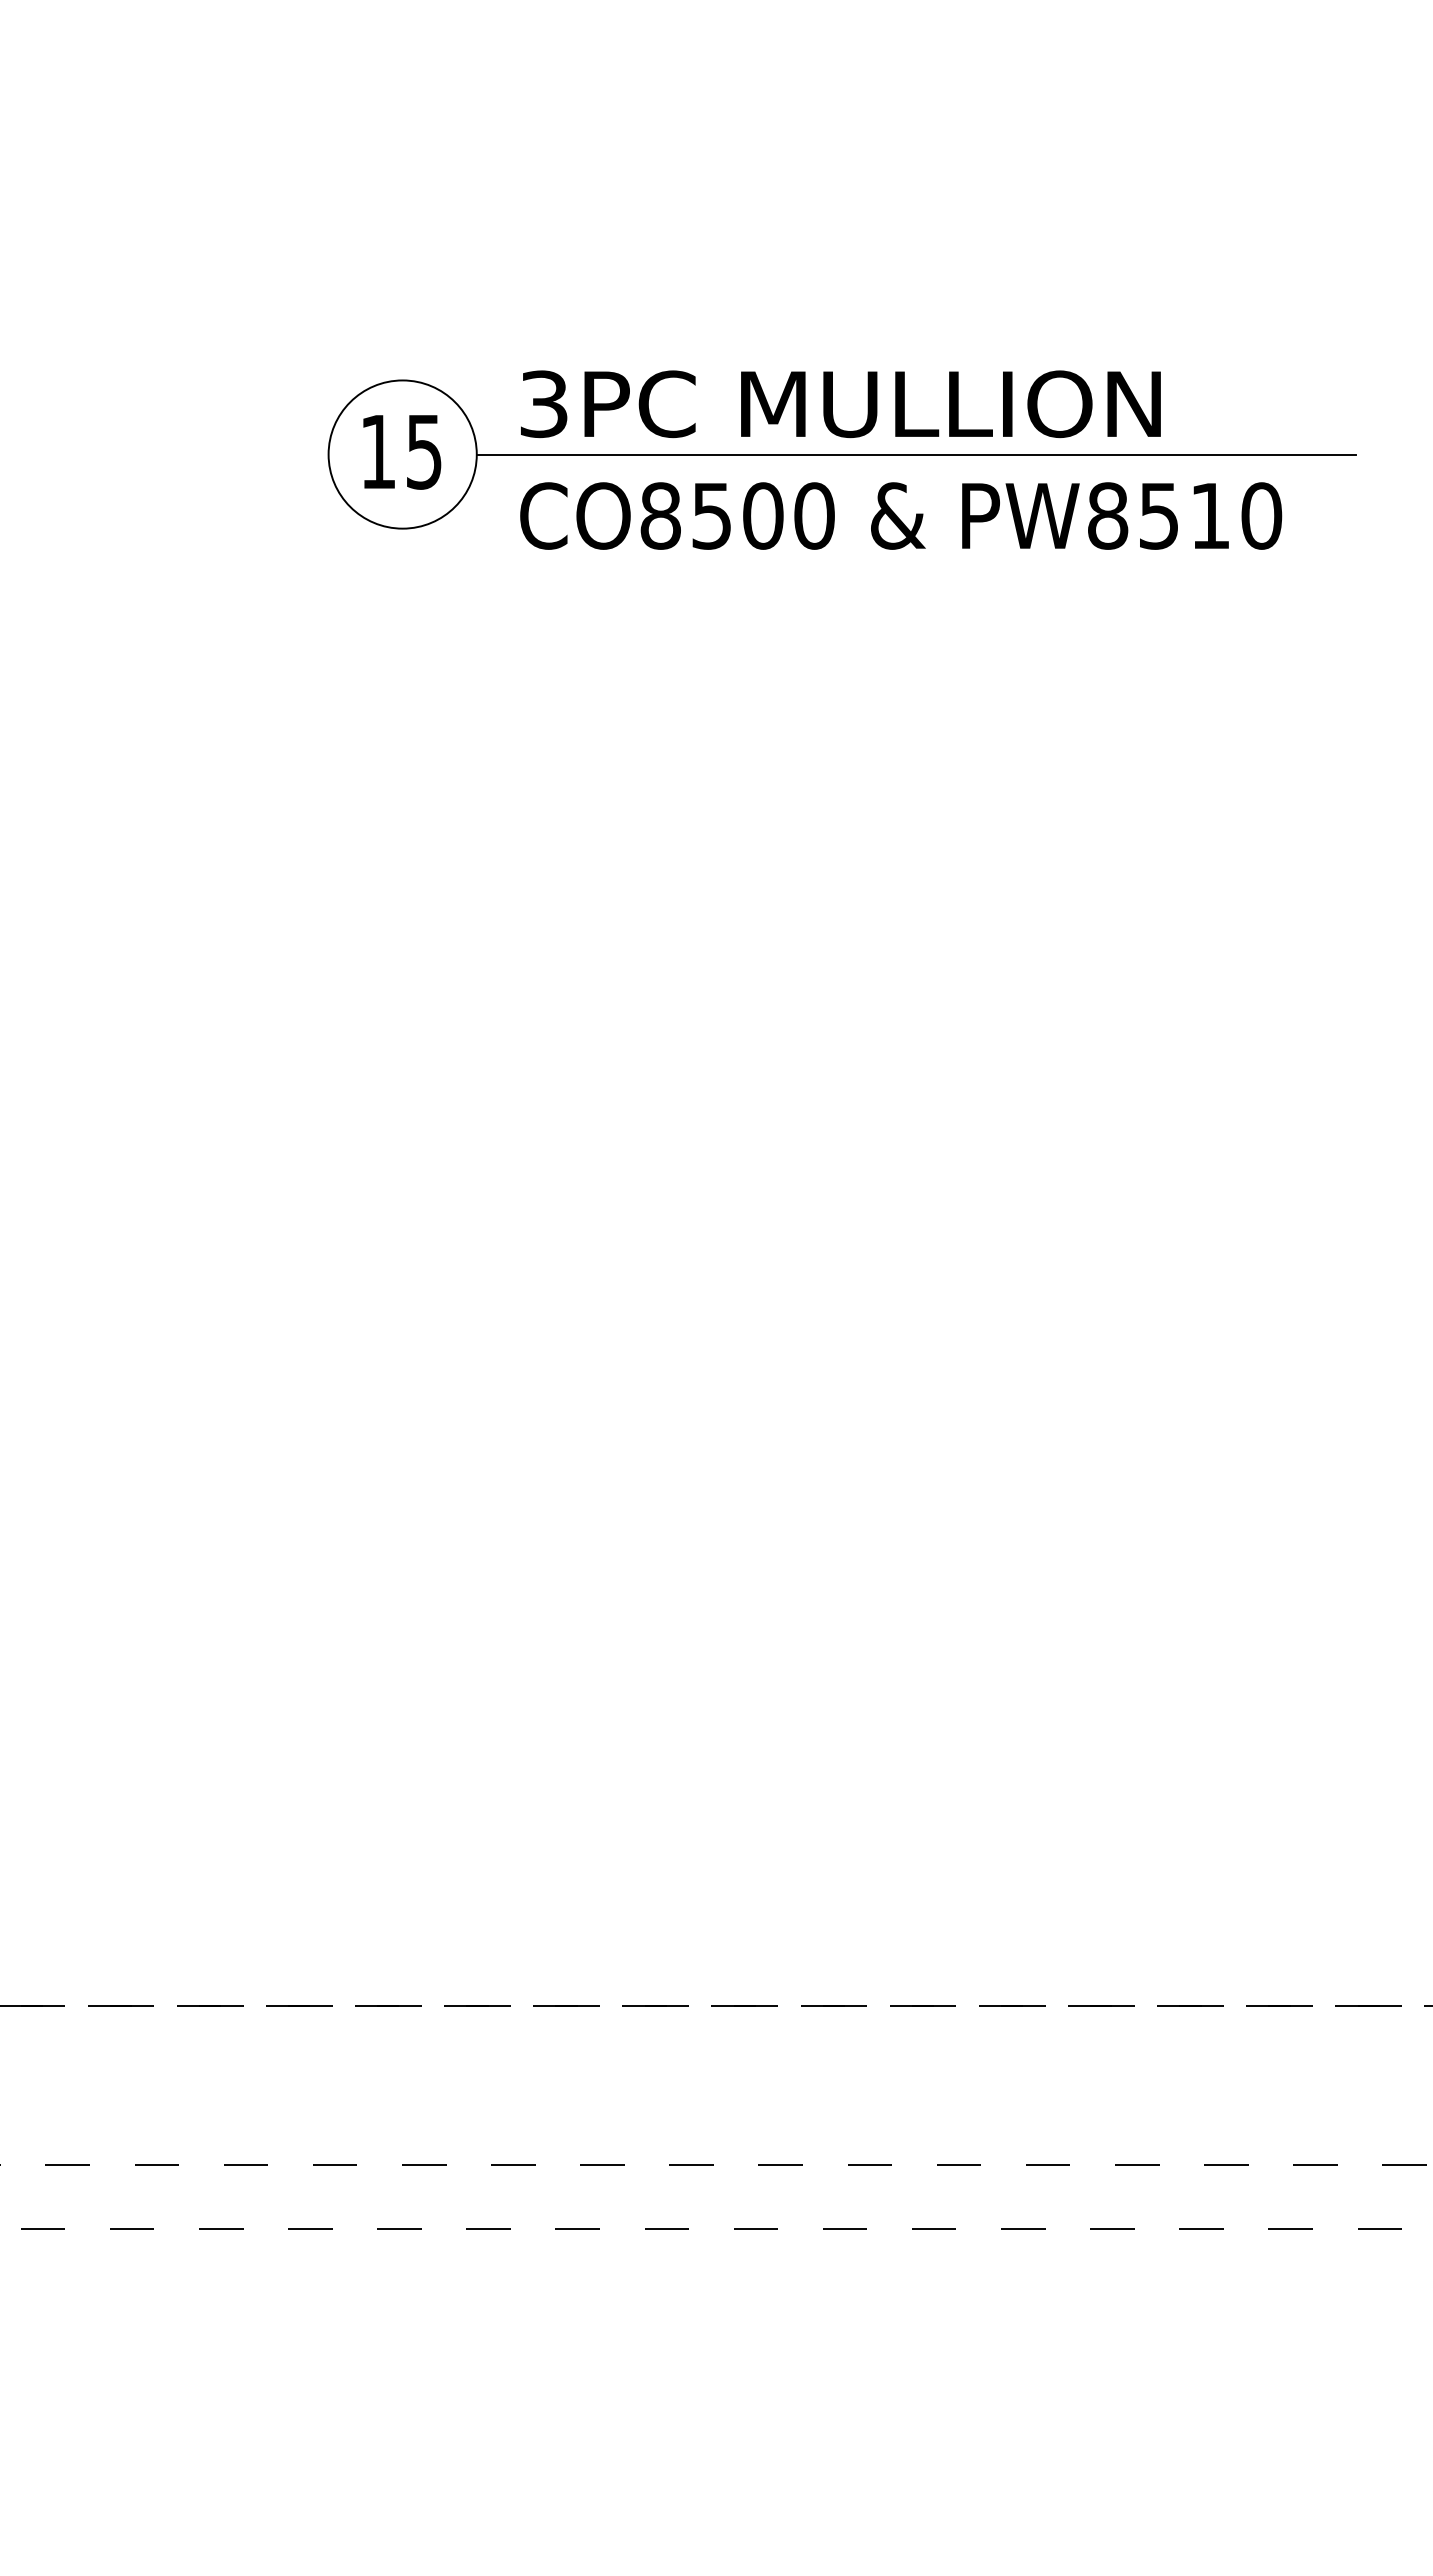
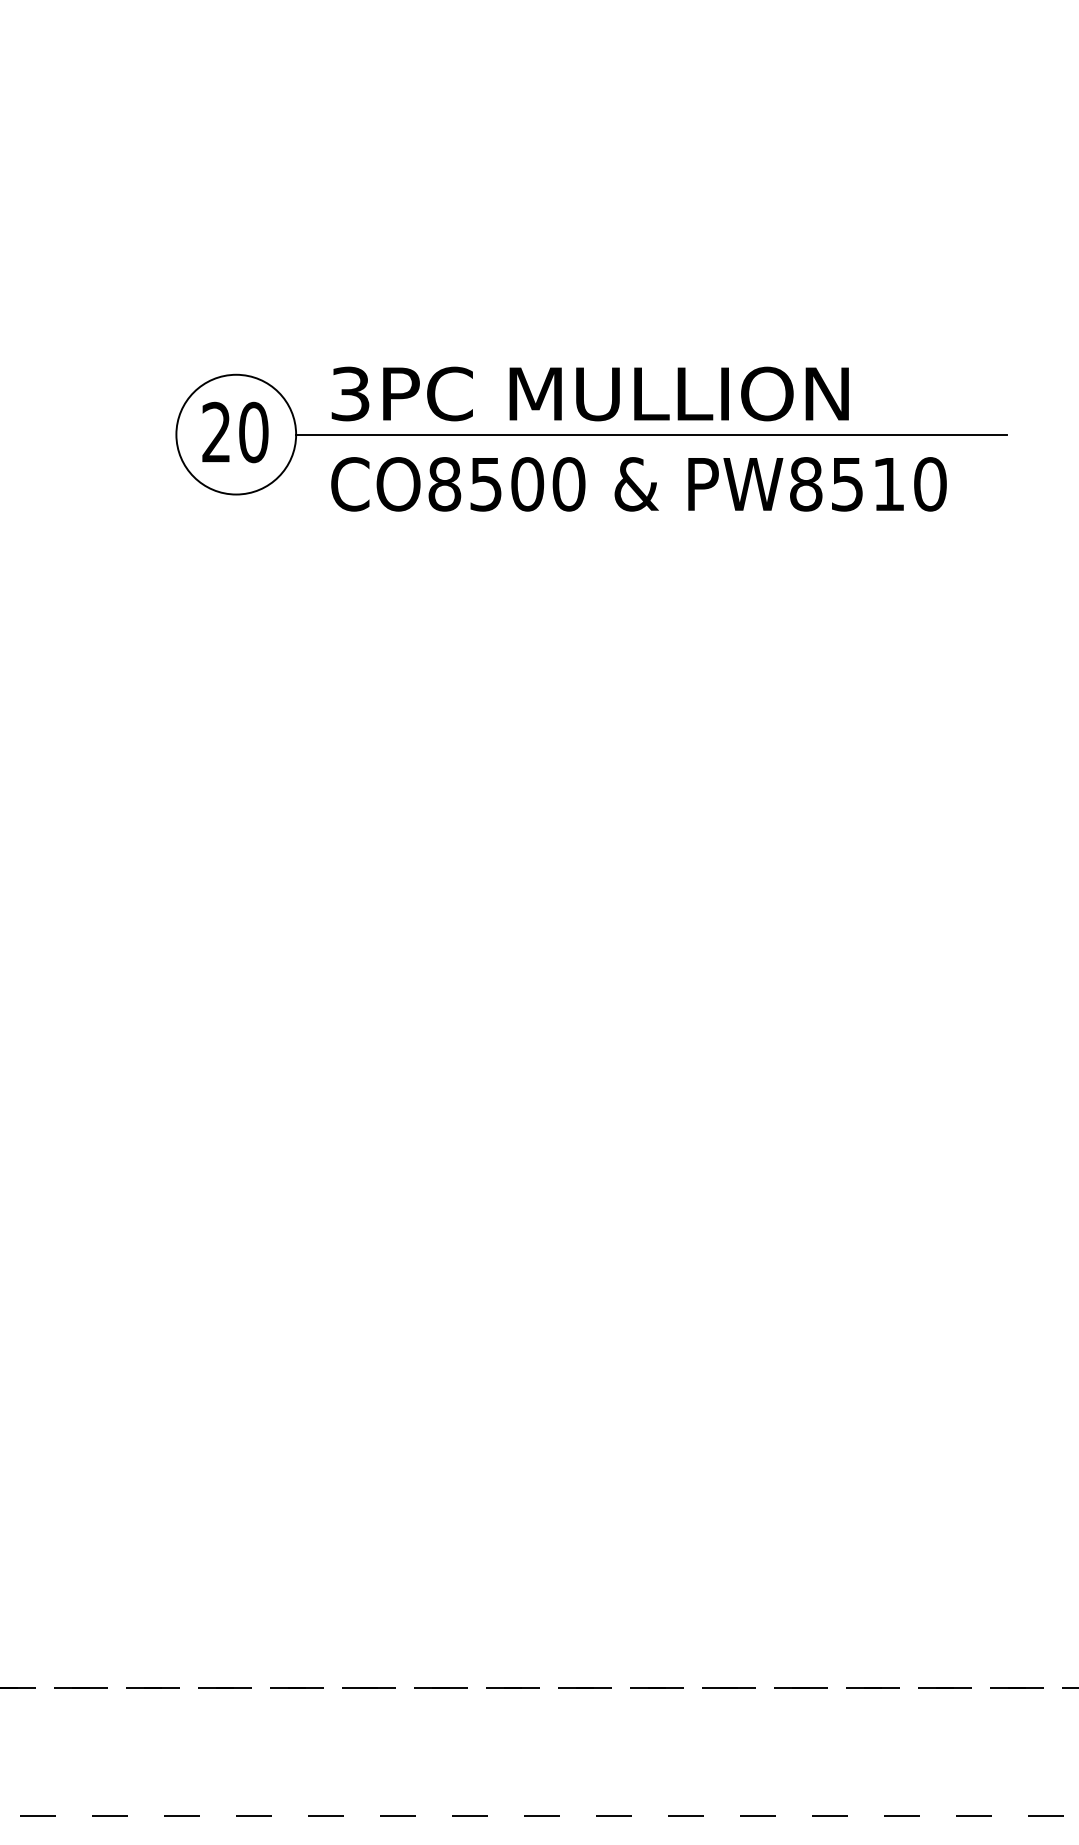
text: (401, 451) -> (235, 432), 15 -> 20

